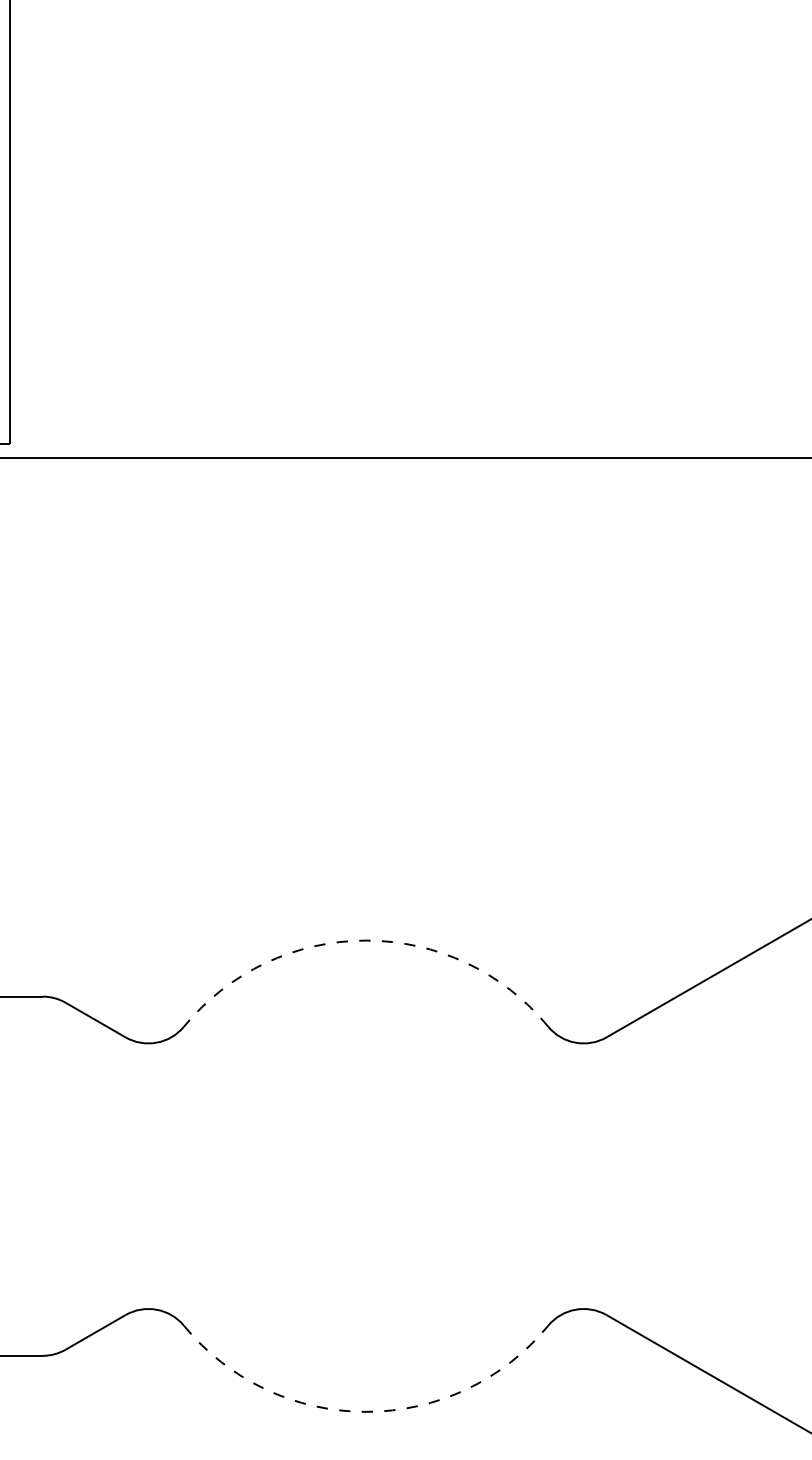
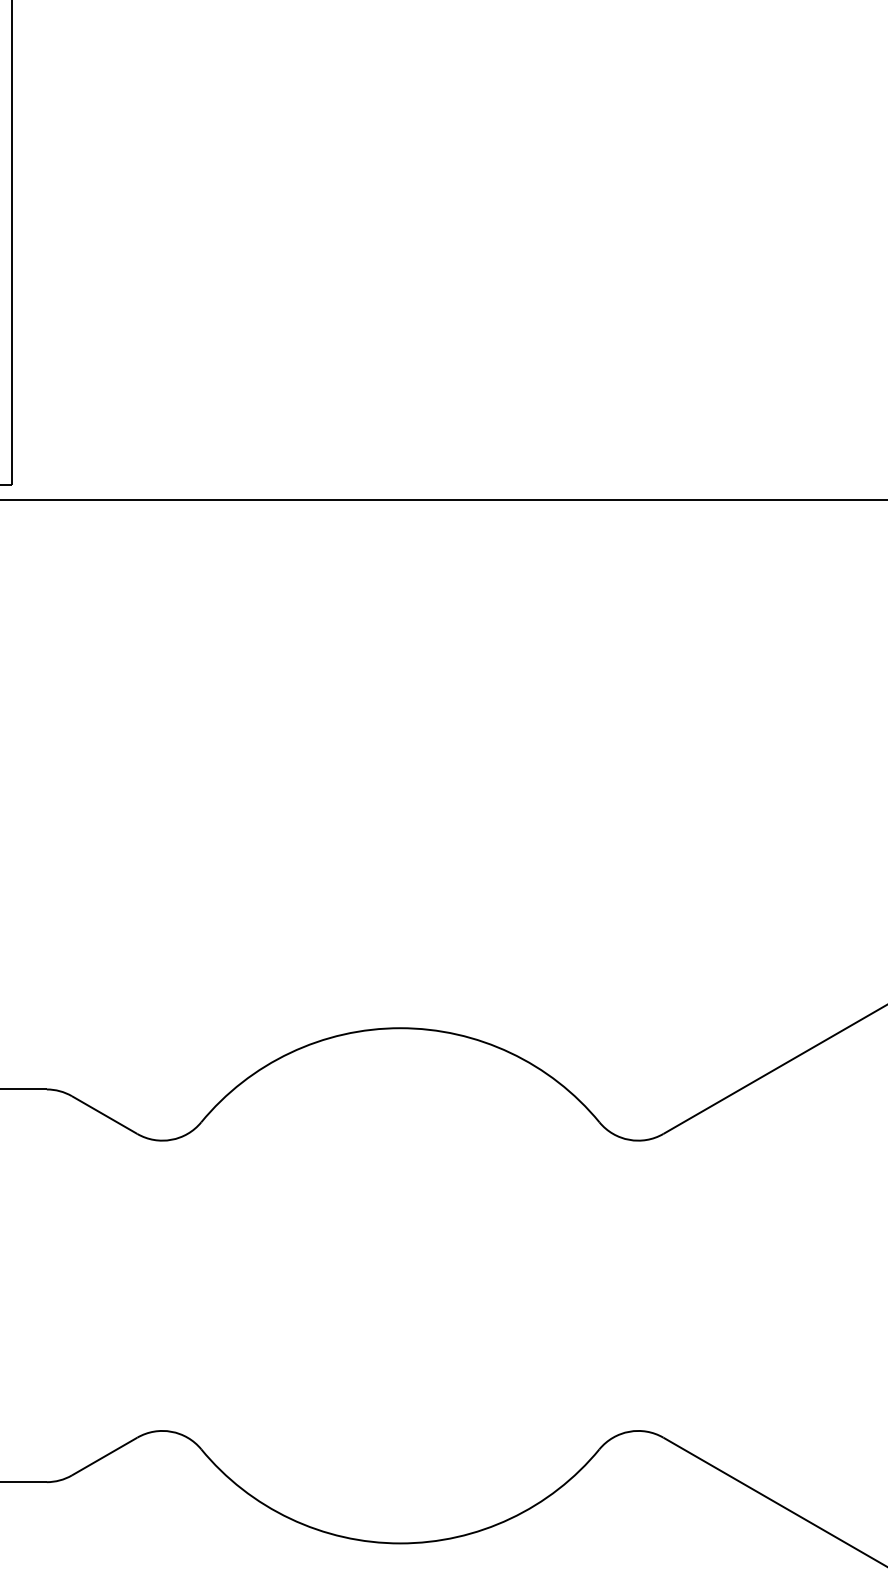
arc: (366, 940) -> (400, 1028), dashed -> solid
arc: (366, 1411) -> (400, 1543), dashed -> solid

